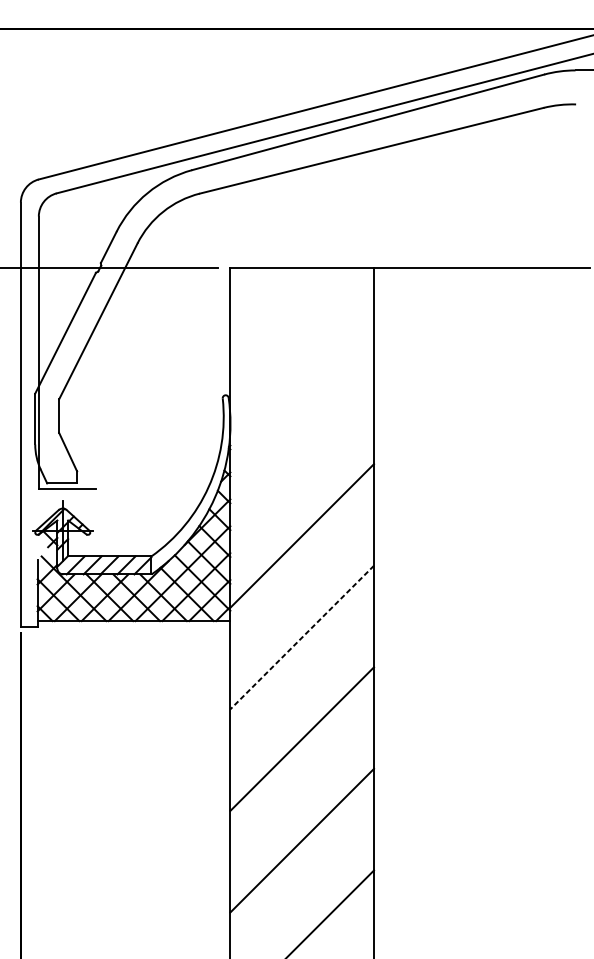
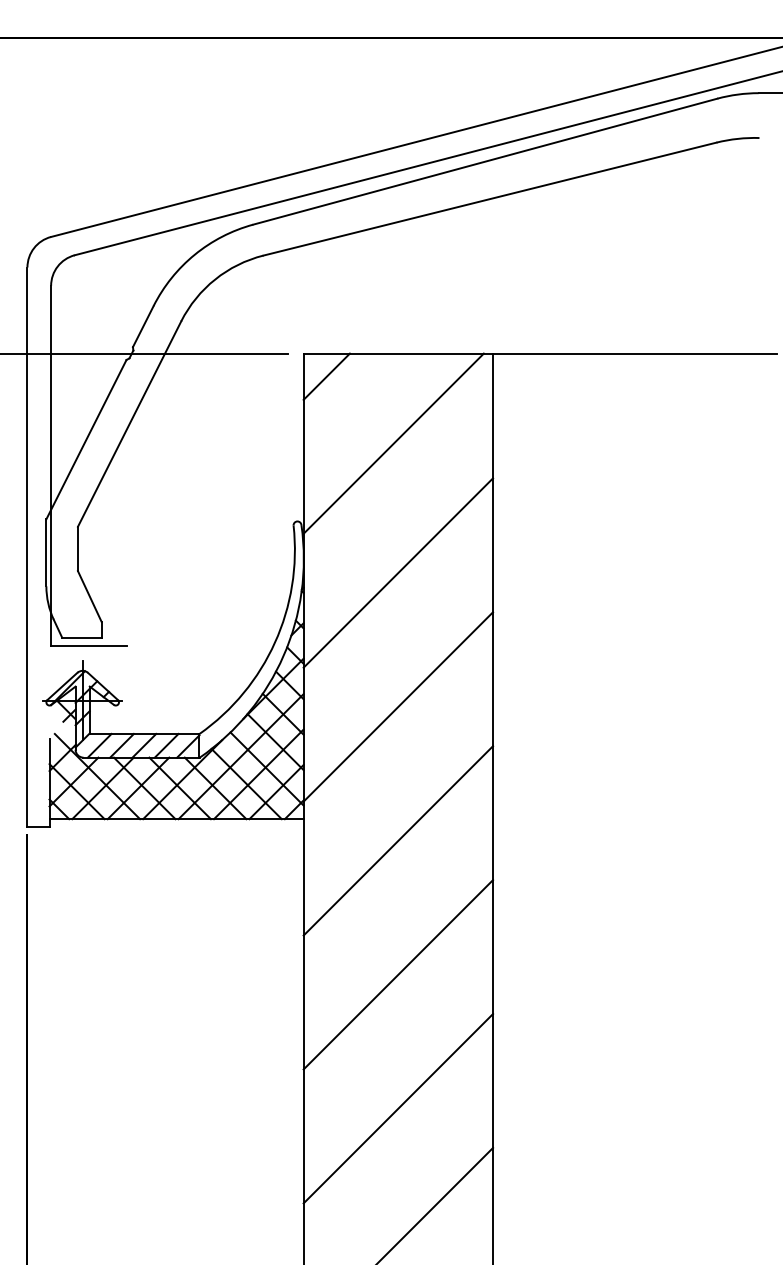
line: (247, 285) -> (326, 376), added
line: (298, 336) -> (393, 443), added
line: (302, 433) -> (398, 572), added
line: (302, 637) -> (398, 840), dashed -> solid

